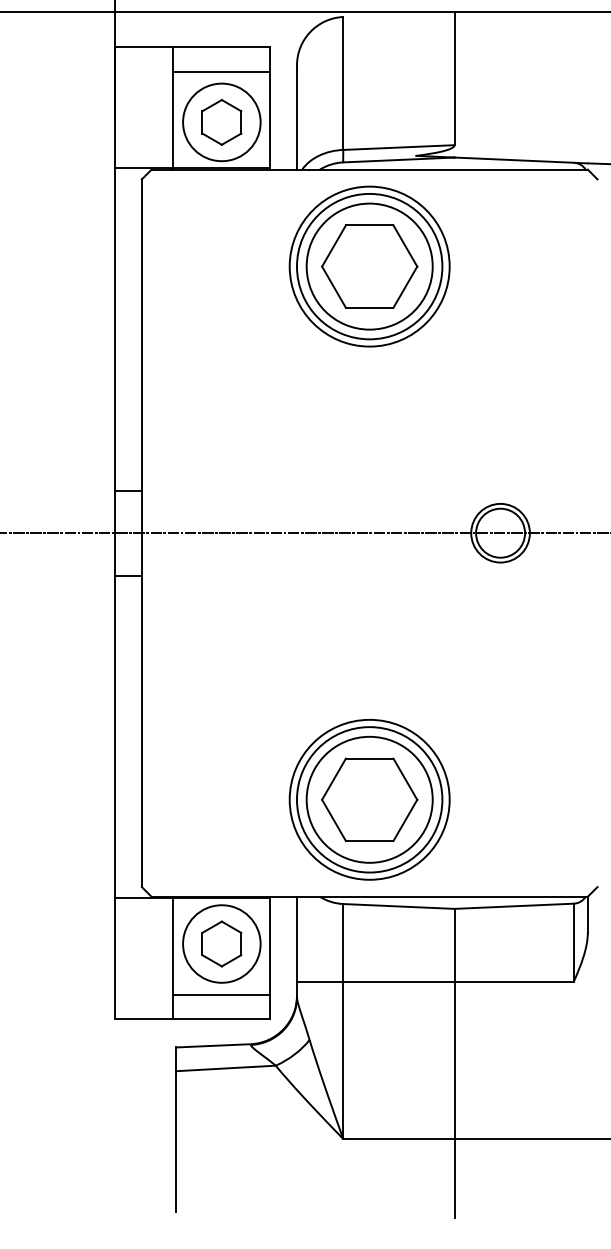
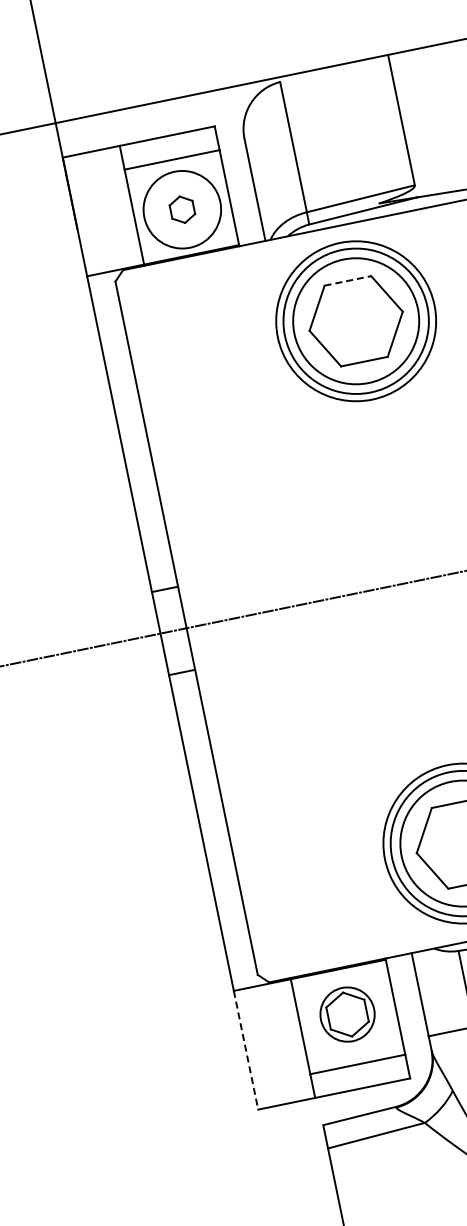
part: (221, 122) -> (182, 209), size x0.6
line: (369, 225) -> (347, 281), solid -> dashed
circle: (221, 943) -> (347, 1014), size x0.7
line: (115, 958) -> (246, 1050), solid -> dashed

